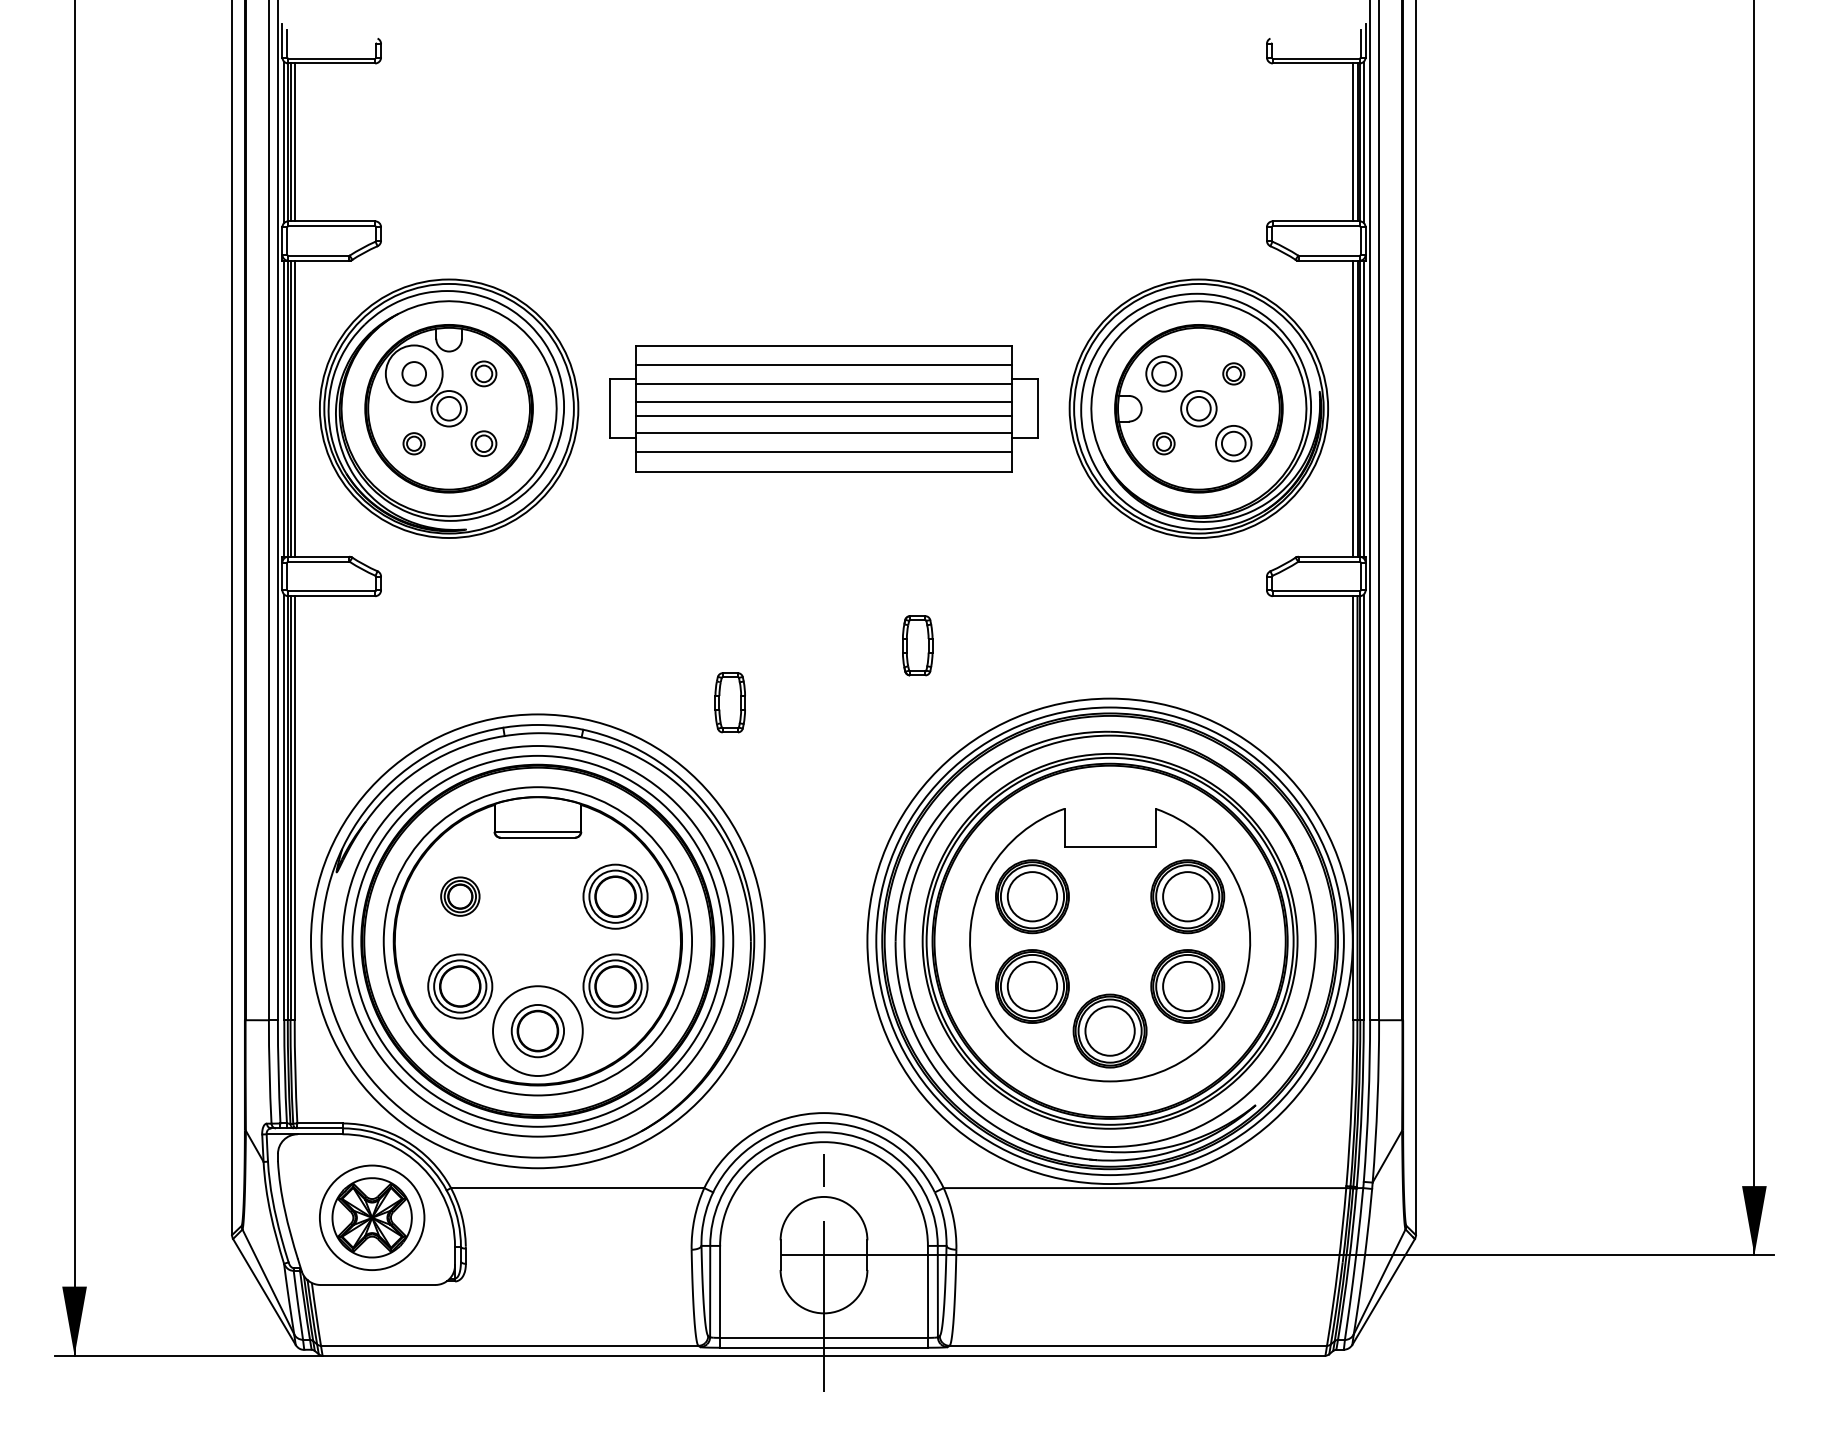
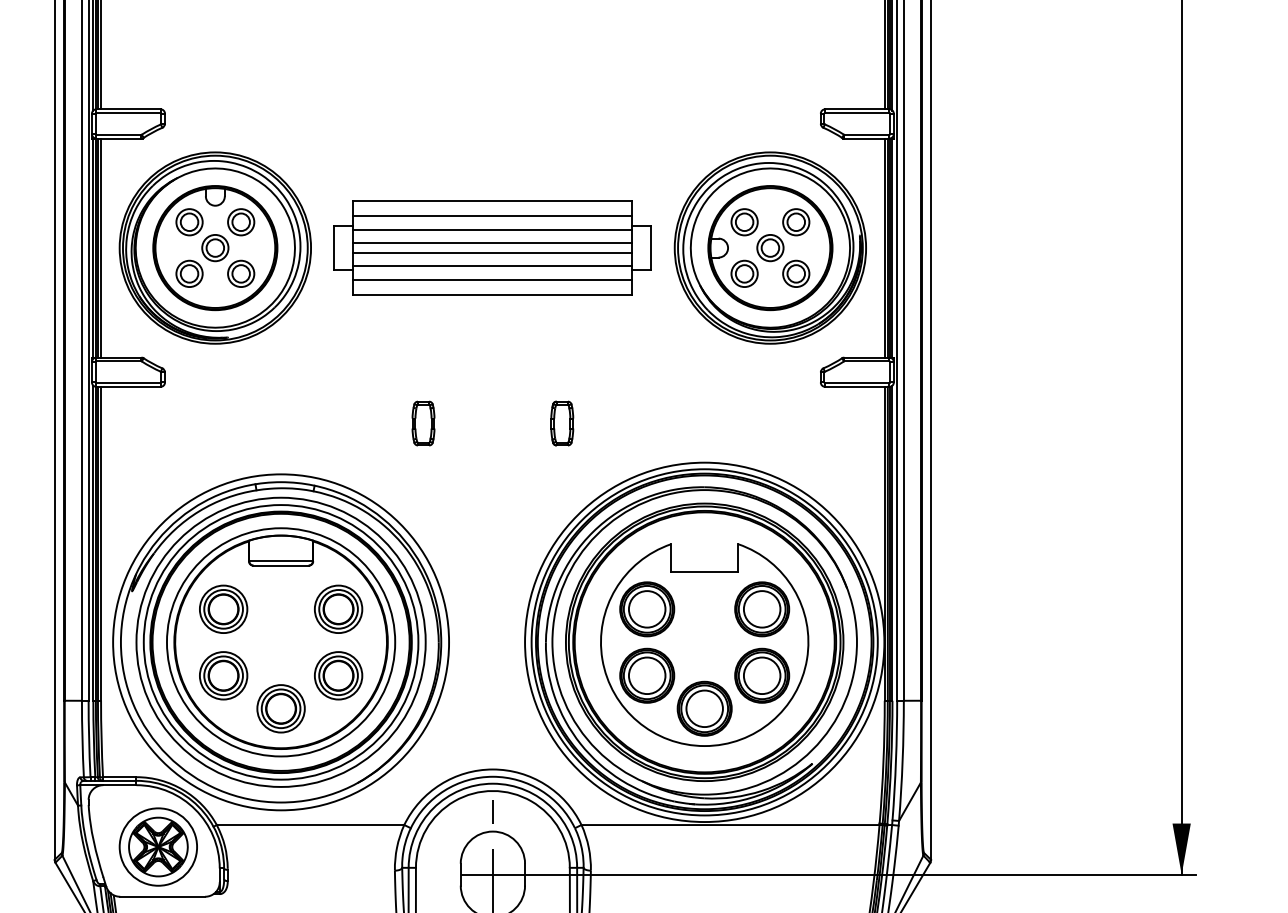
circle: (414, 373) -> (189, 221), size x0.62
part: (483, 373) -> (240, 221), size x1.43
part: (1233, 373) -> (796, 221), size x1.67
part: (413, 443) -> (189, 273), size x1.67
part: (483, 443) -> (240, 273), size x1.43
part: (1163, 443) -> (744, 273), size x1.67
part: (729, 702) -> (422, 423), moved
part: (460, 896) -> (223, 609), size x1.67
circle: (537, 1031) -> (280, 709), size x0.71

